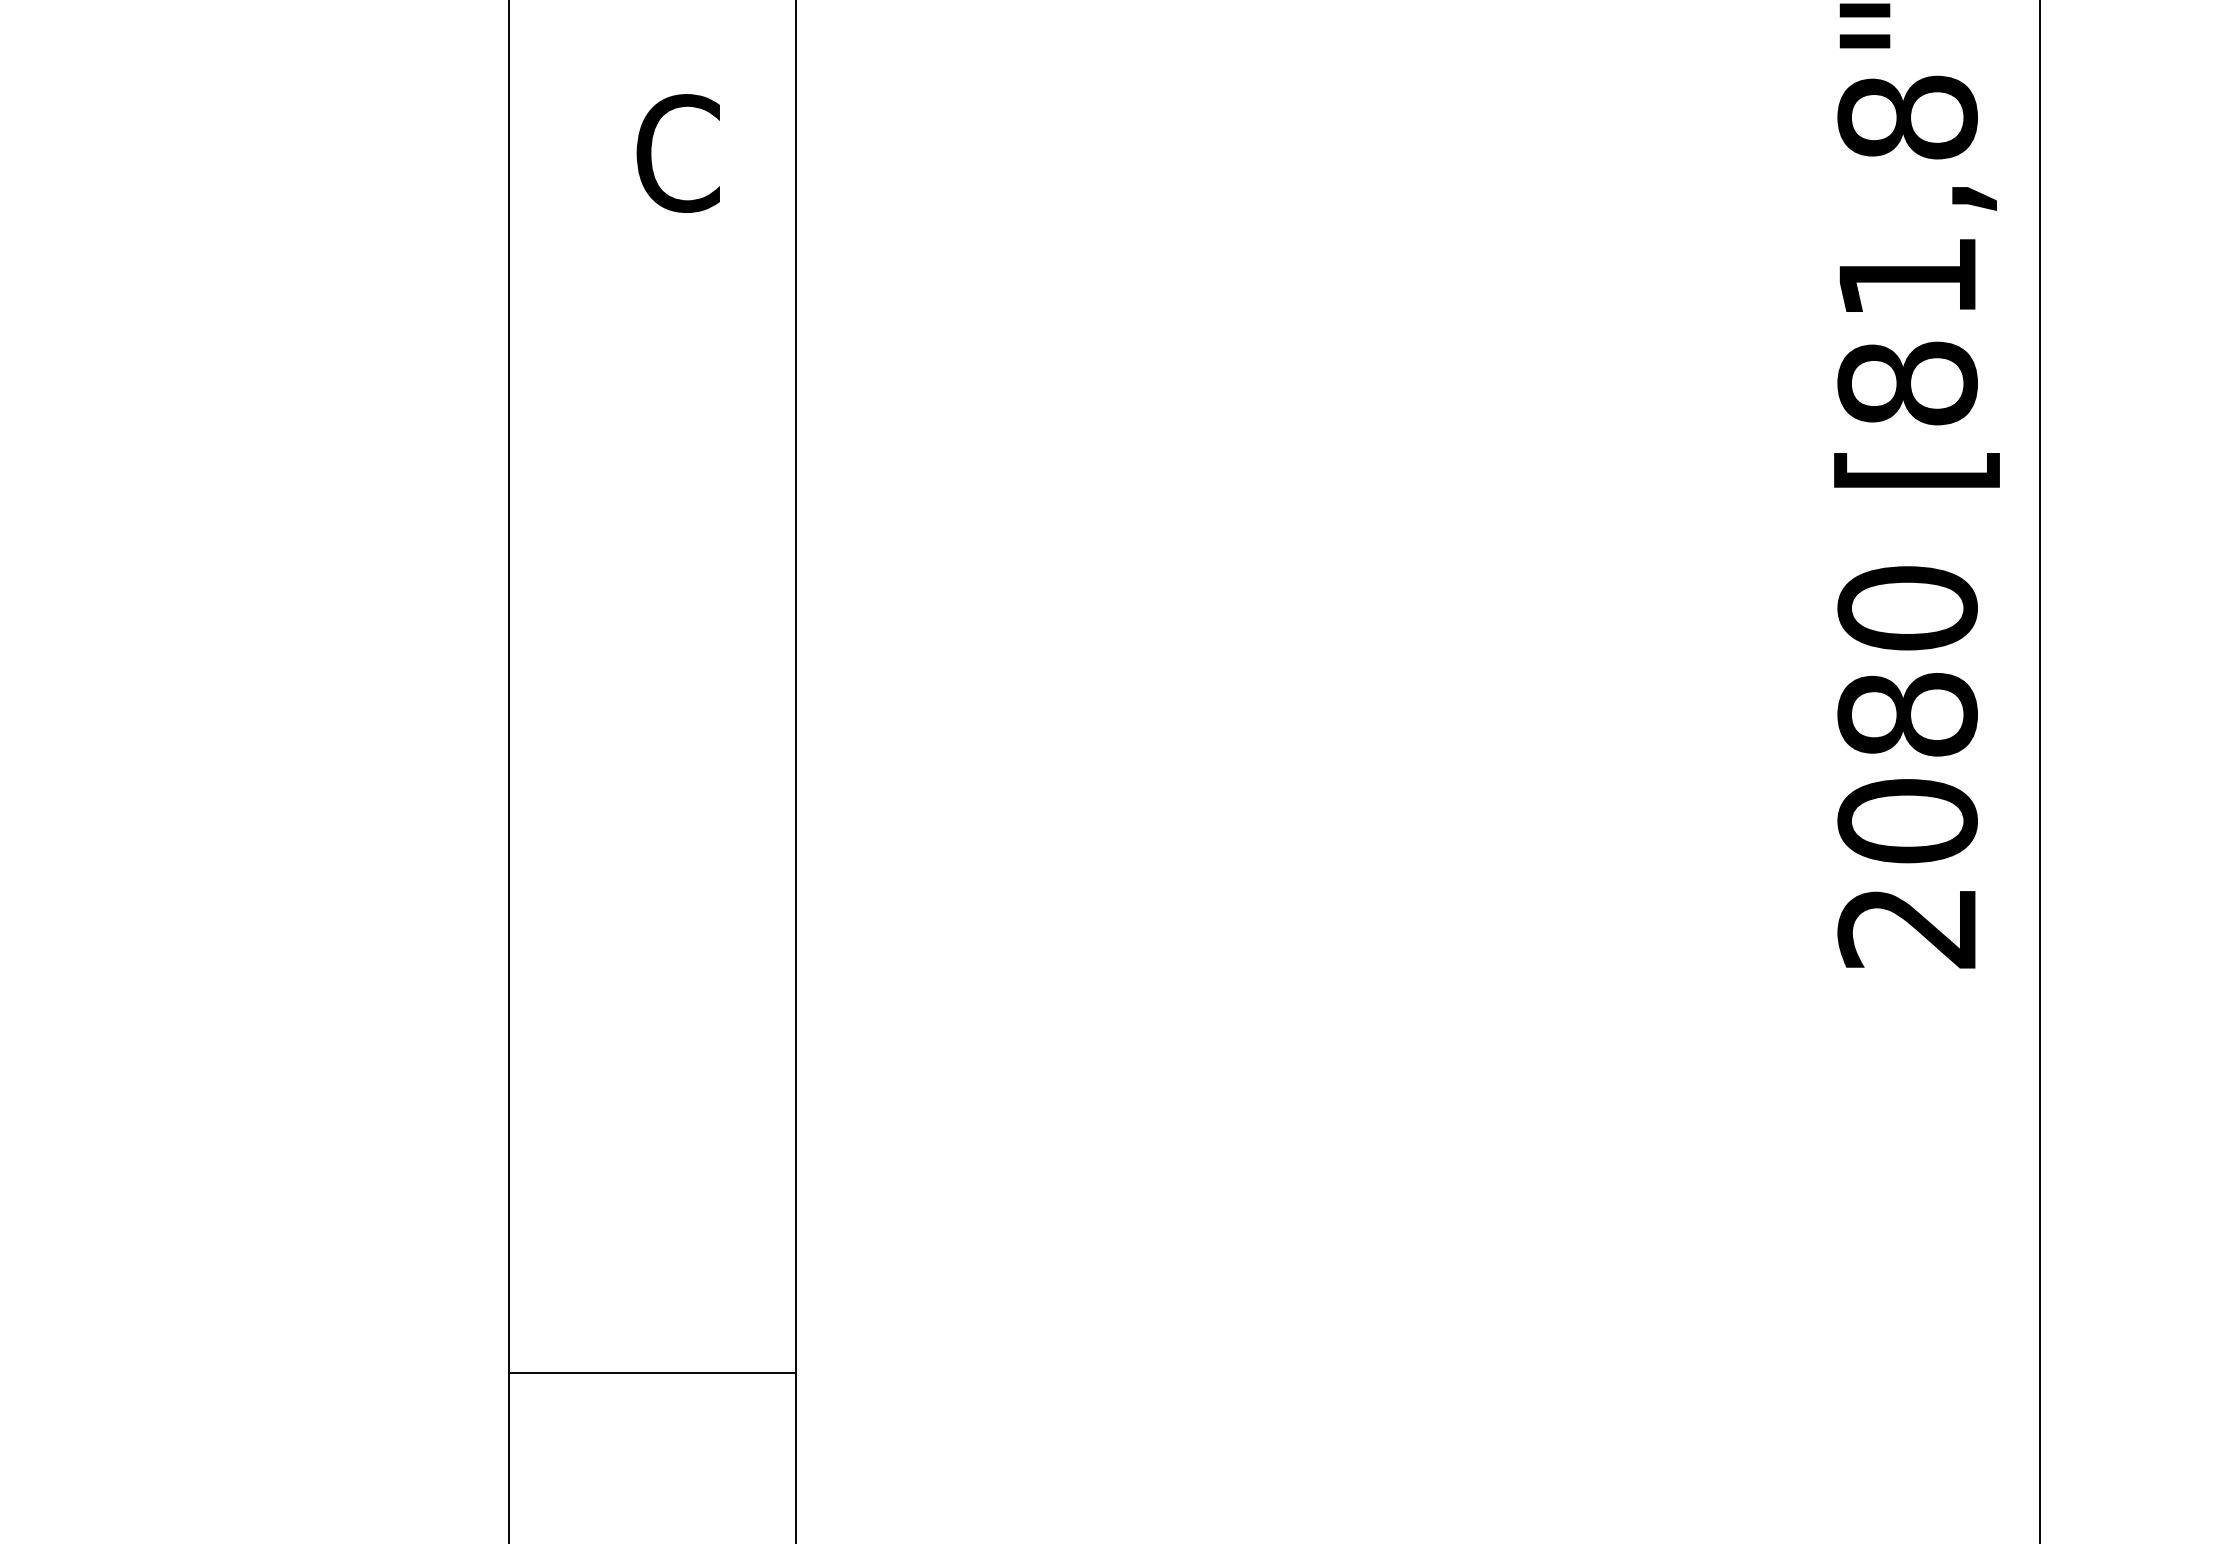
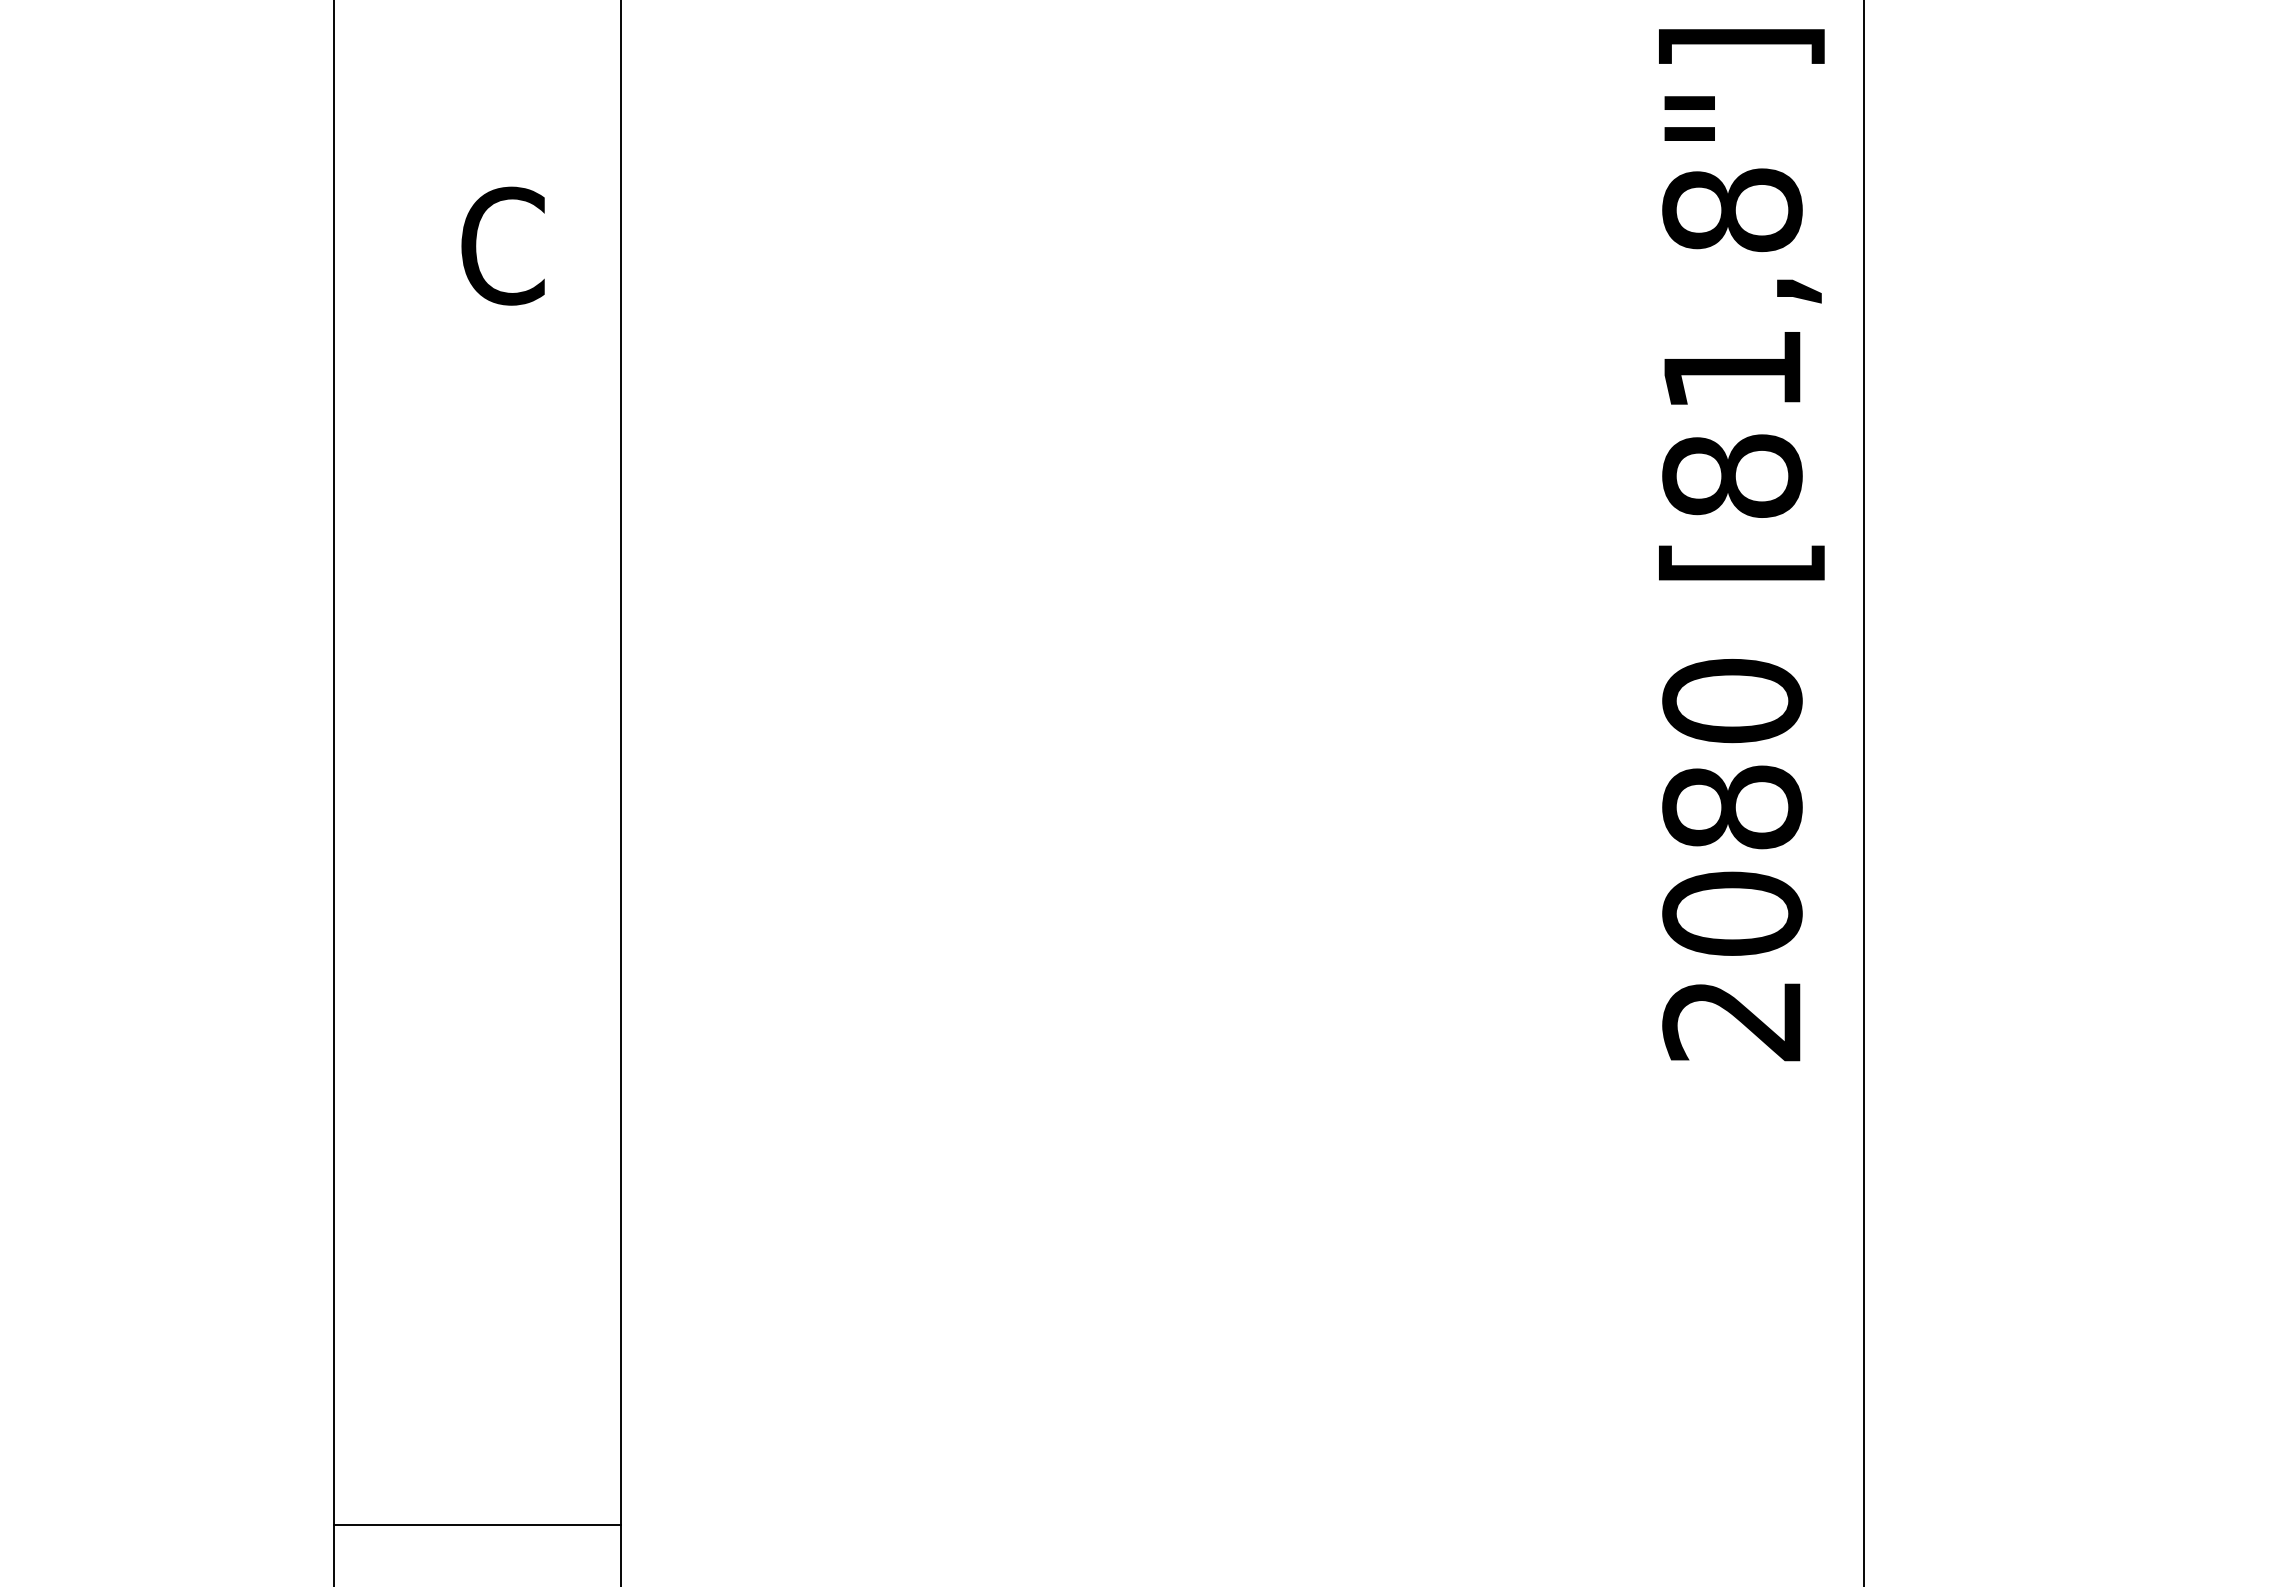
line: (652, 1372) -> (477, 1524), moved

